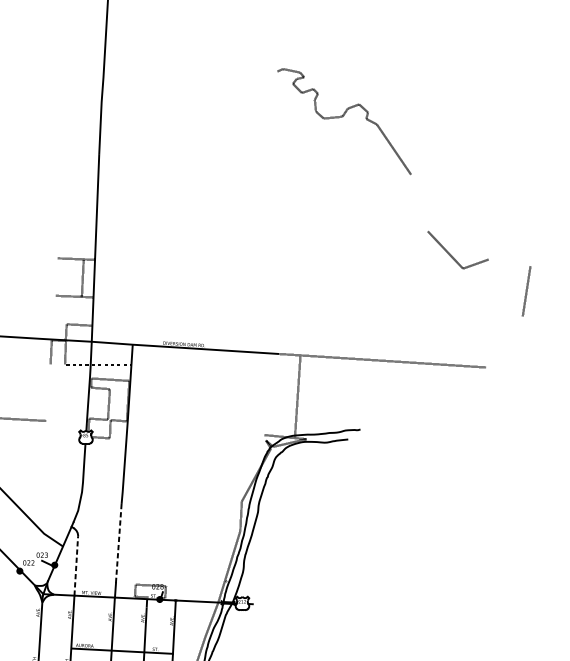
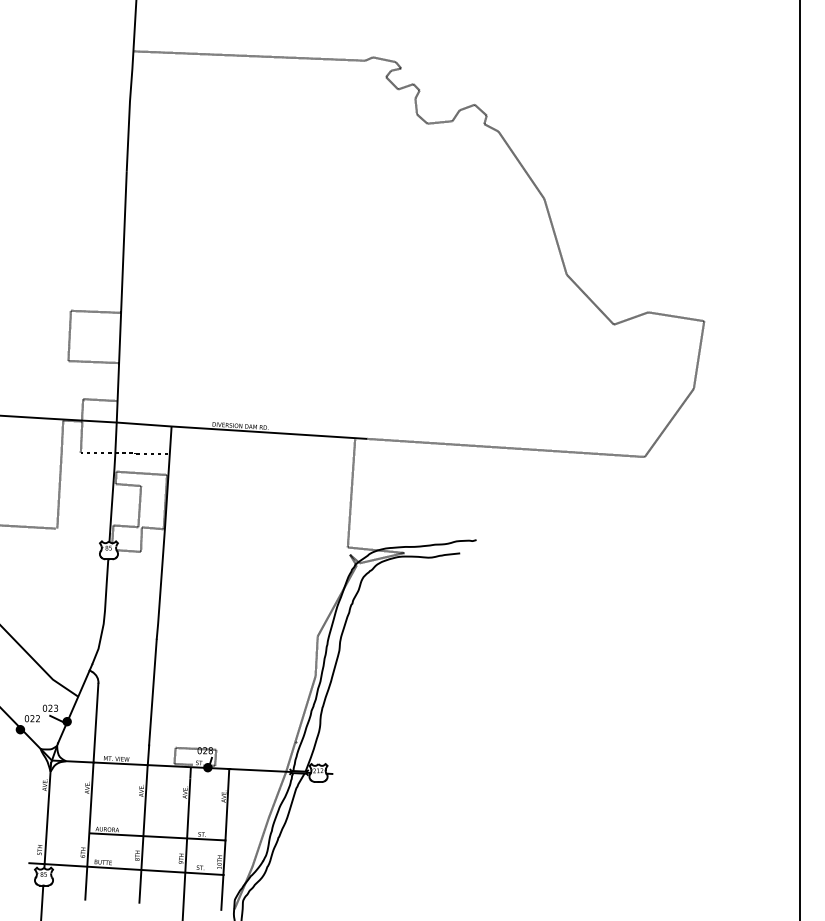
line: (190, 67) -> (249, 55), added
line: (419, 202) -> (555, 236), added
line: (509, 262) -> (676, 316), added
line: (82, 278) -> (69, 335), moved
line: (503, 341) -> (668, 422), added
line: (49, 392) -> (59, 490), added
line: (297, 396) -> (351, 493), moved
line: (118, 543) -> (152, 692), dashed -> solid
line: (76, 565) -> (96, 722), dashed -> solid

